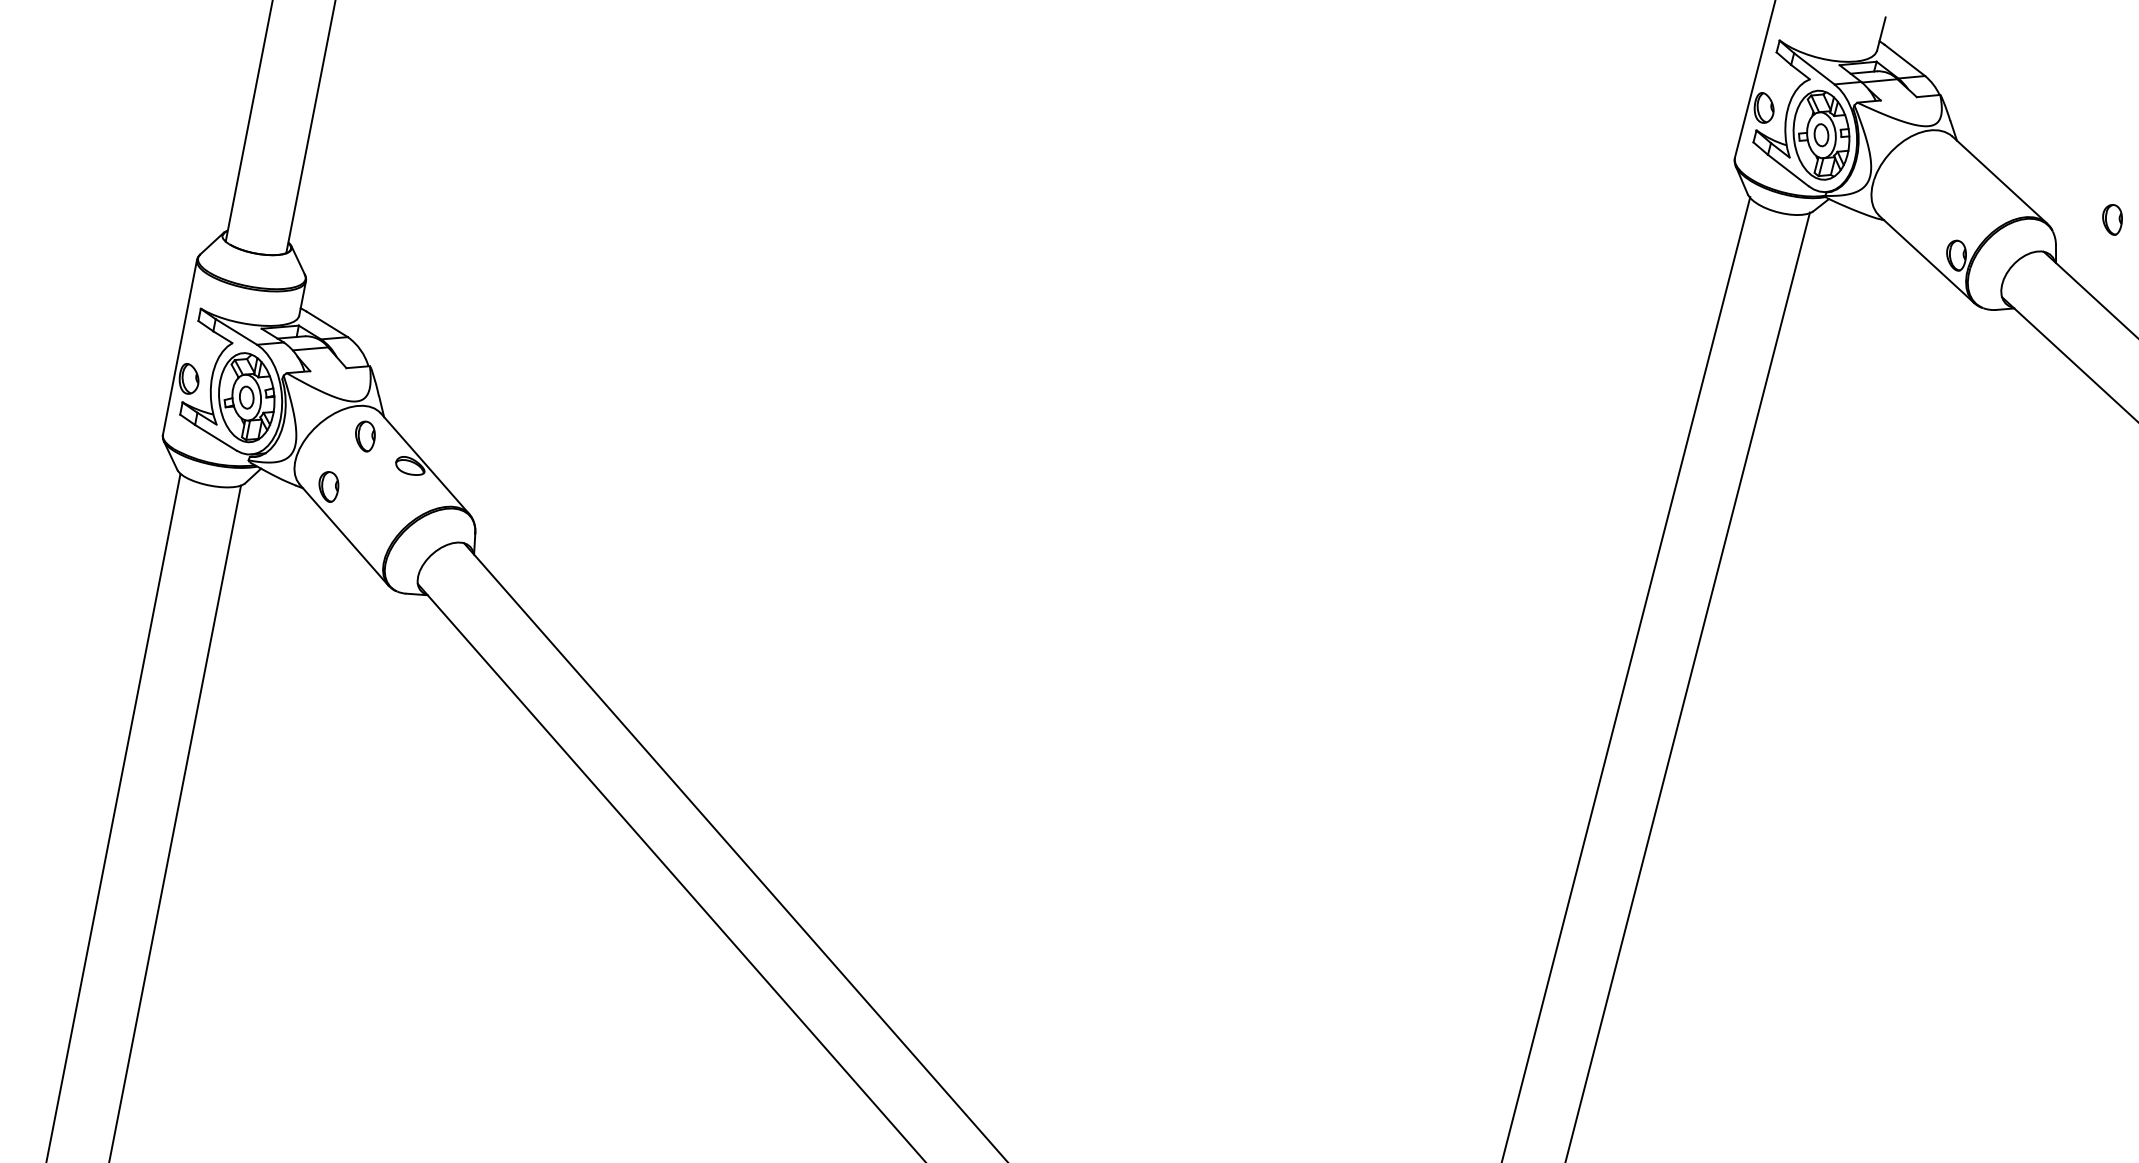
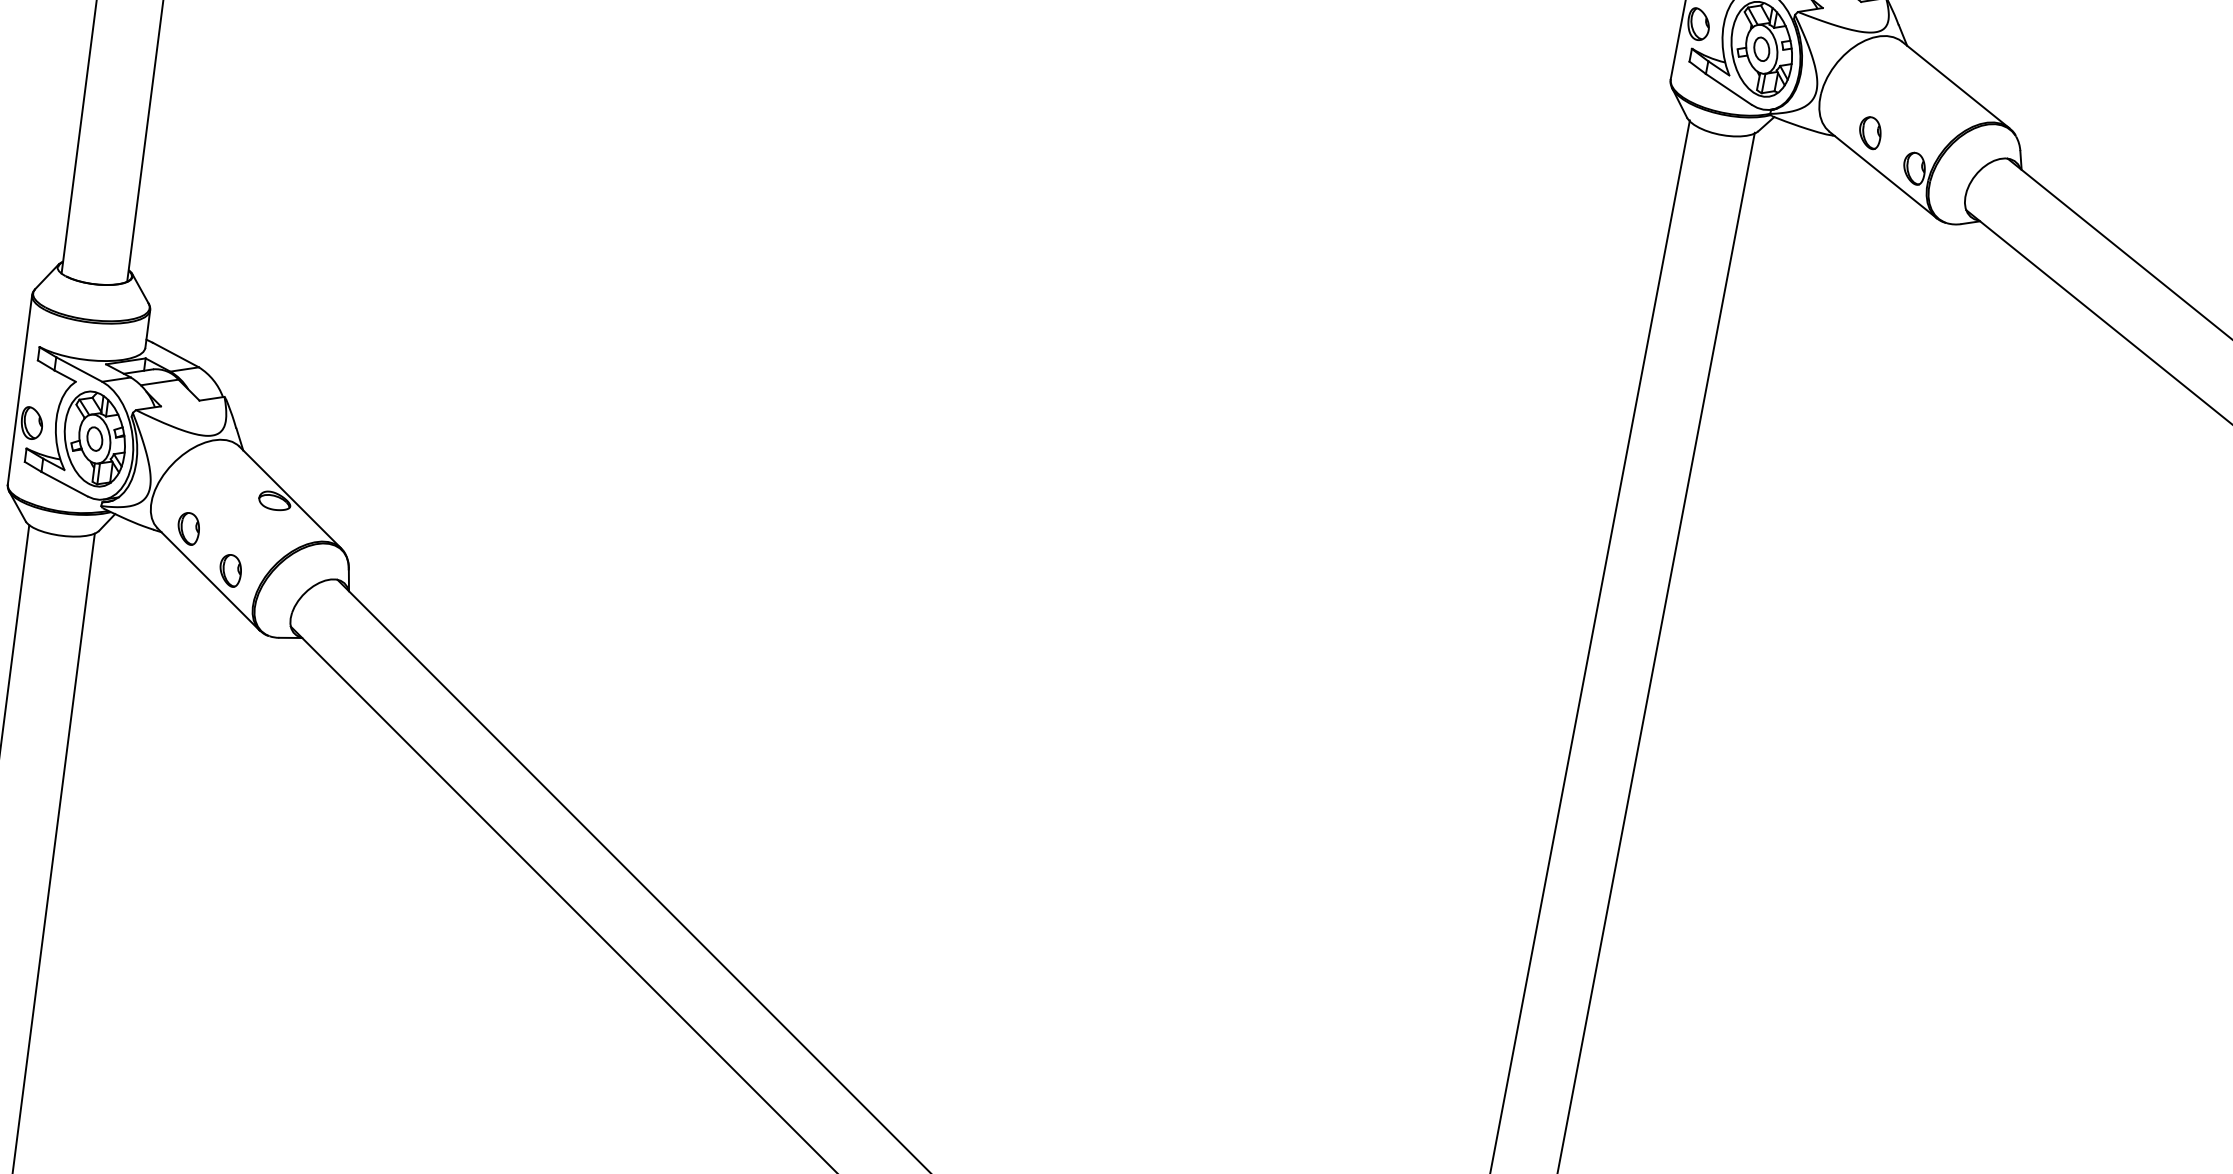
part: (2112, 219) -> (1870, 132), moved
part: (365, 436) -> (231, 570), moved

